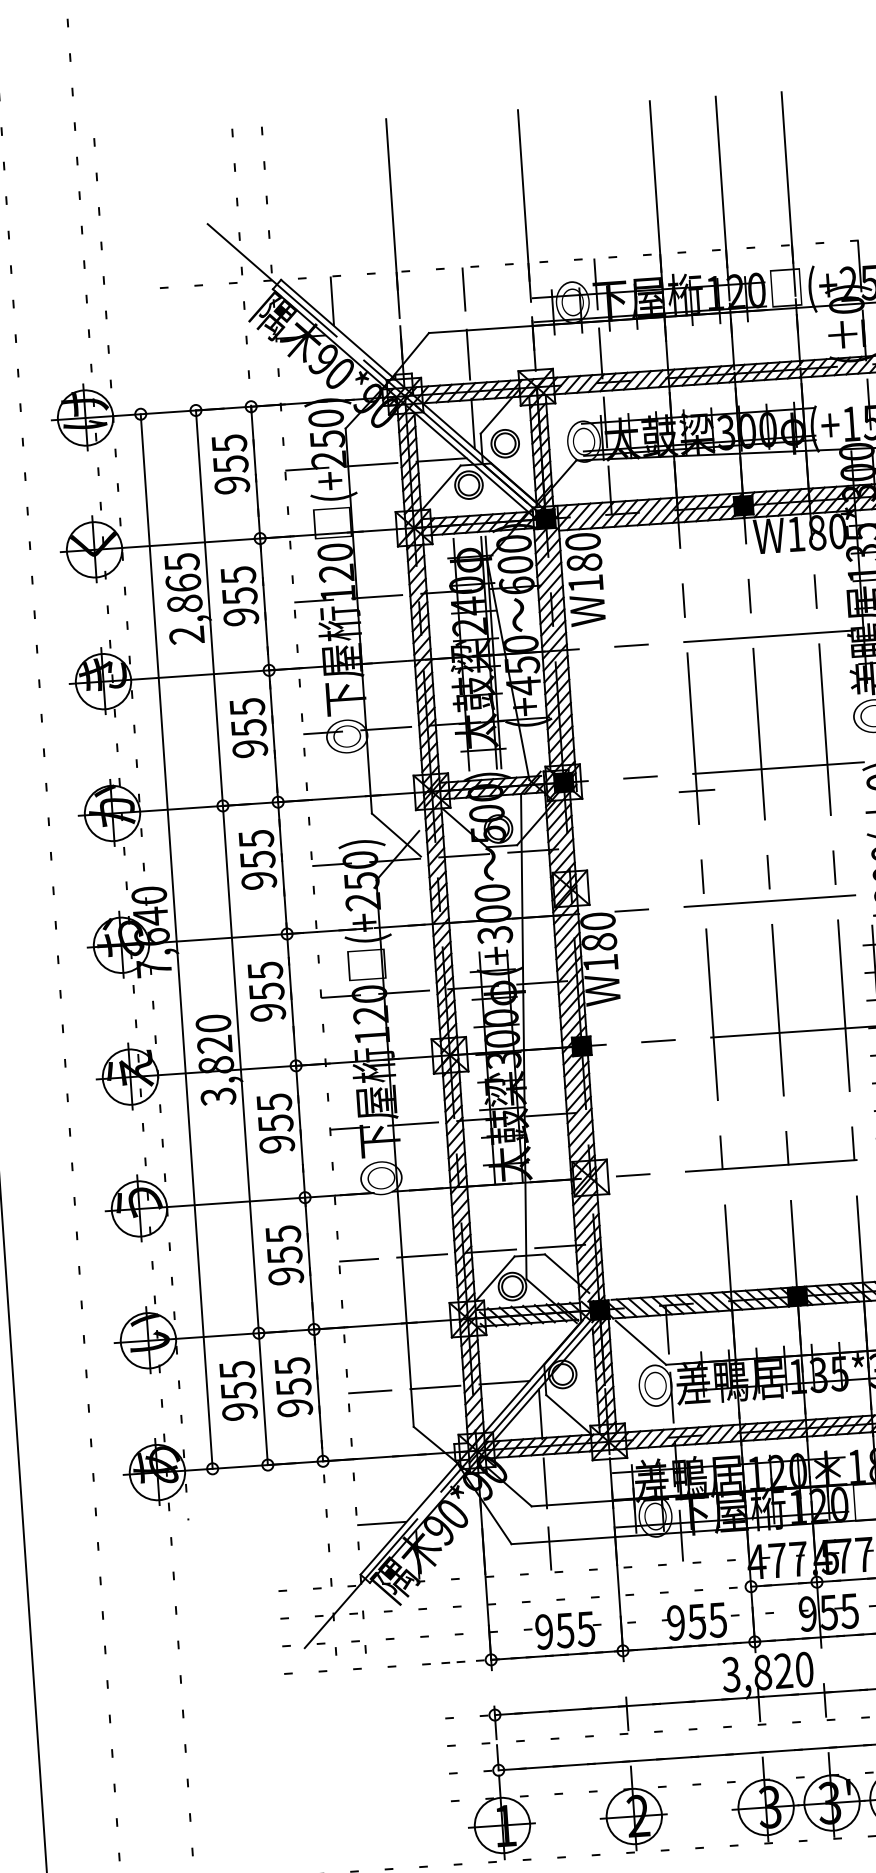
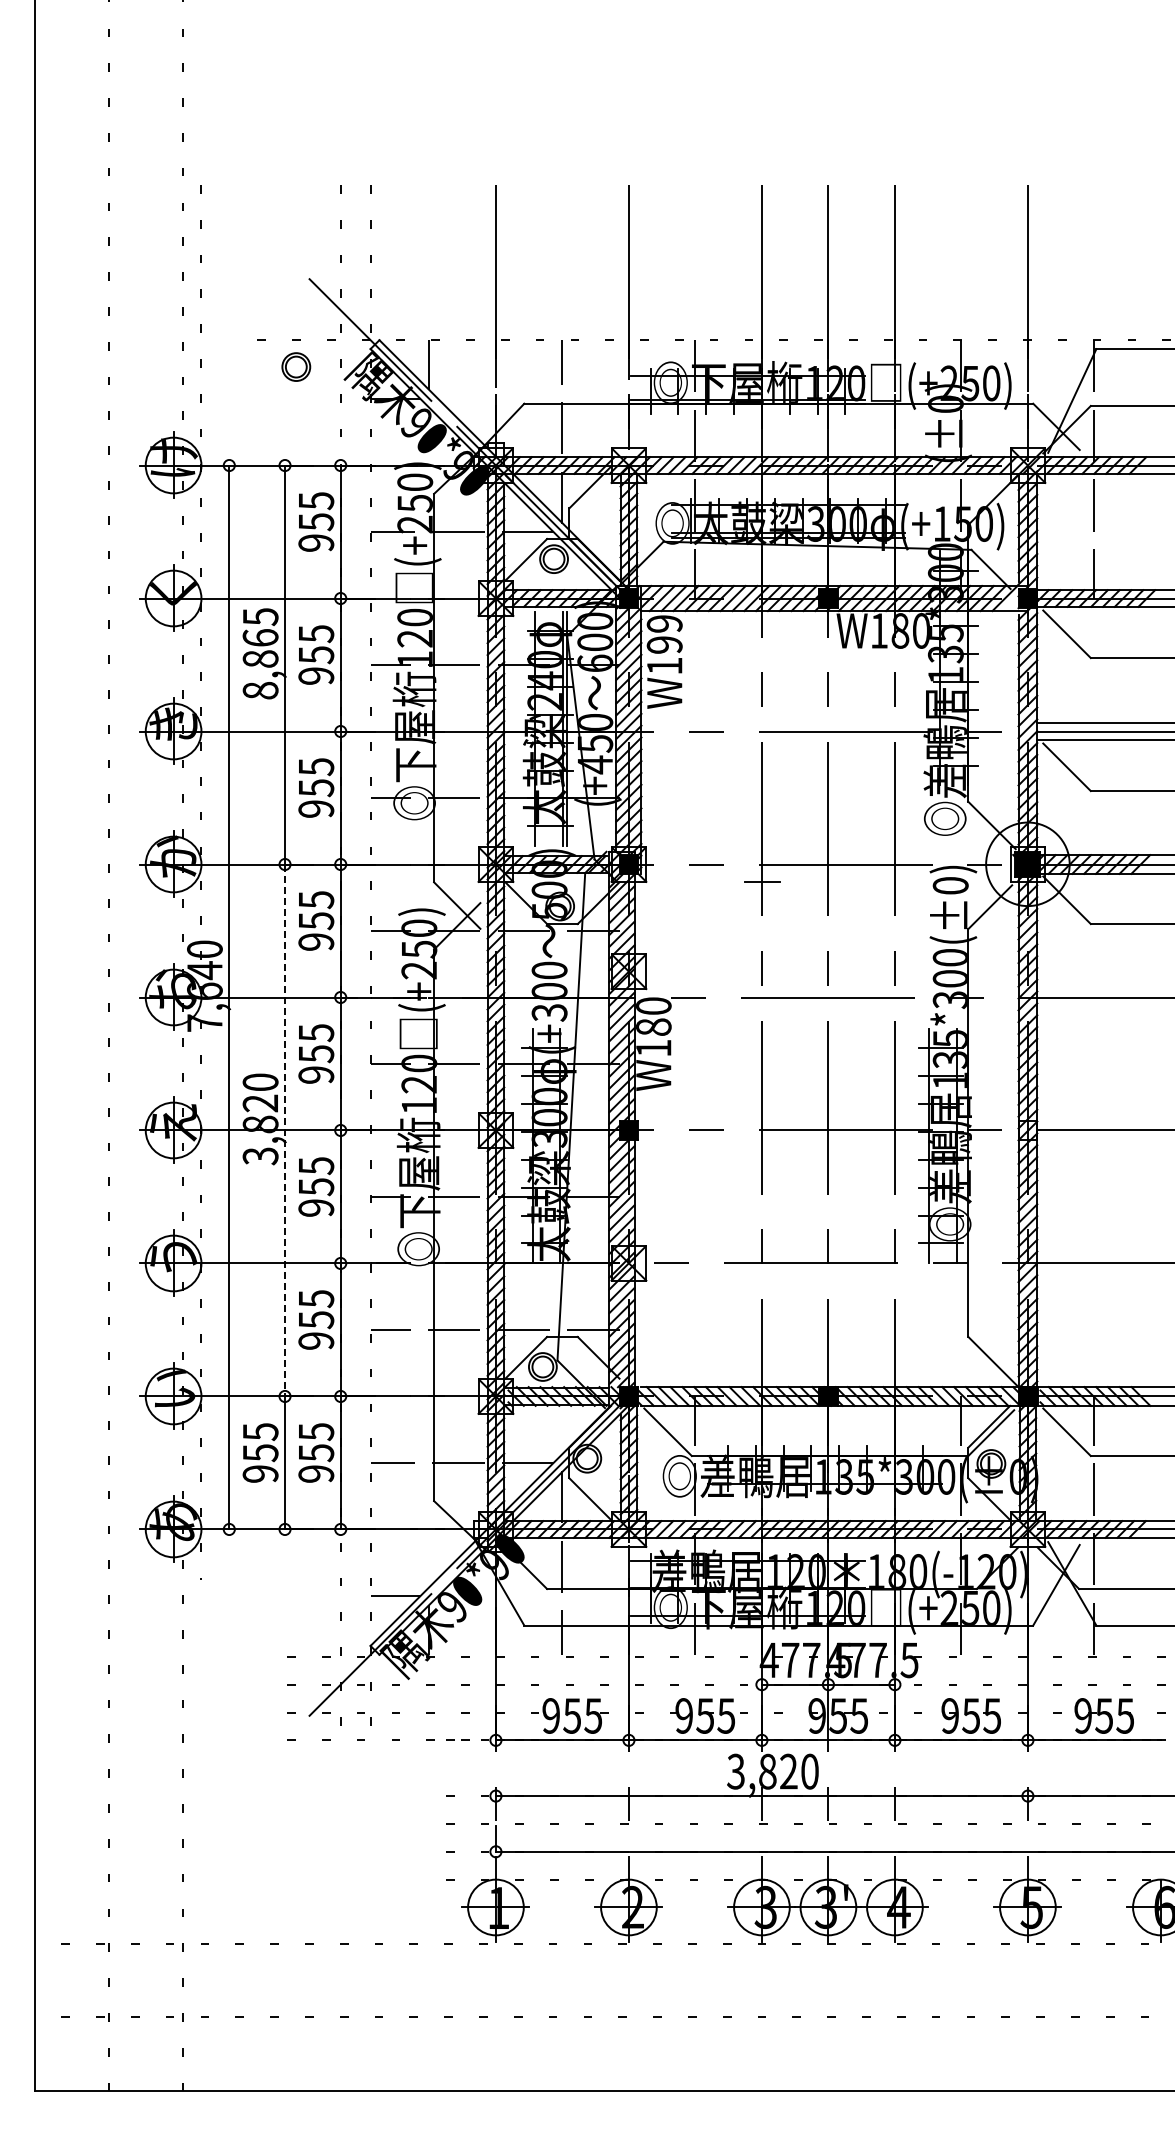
part: (505, 443) -> (296, 366), moved
text: (583, 552) -> (664, 634), W180 -> W199
text: (186, 635) -> (260, 690), 2,865 -> 8,865
line: (241, 1069) -> (285, 1130), solid -> dashed

